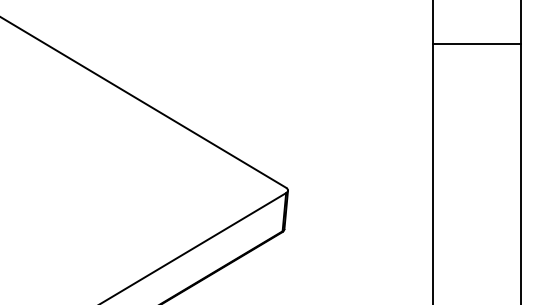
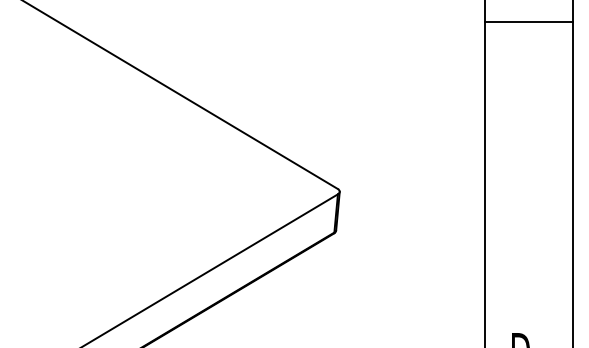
line: (476, 44) -> (528, 22), moved

